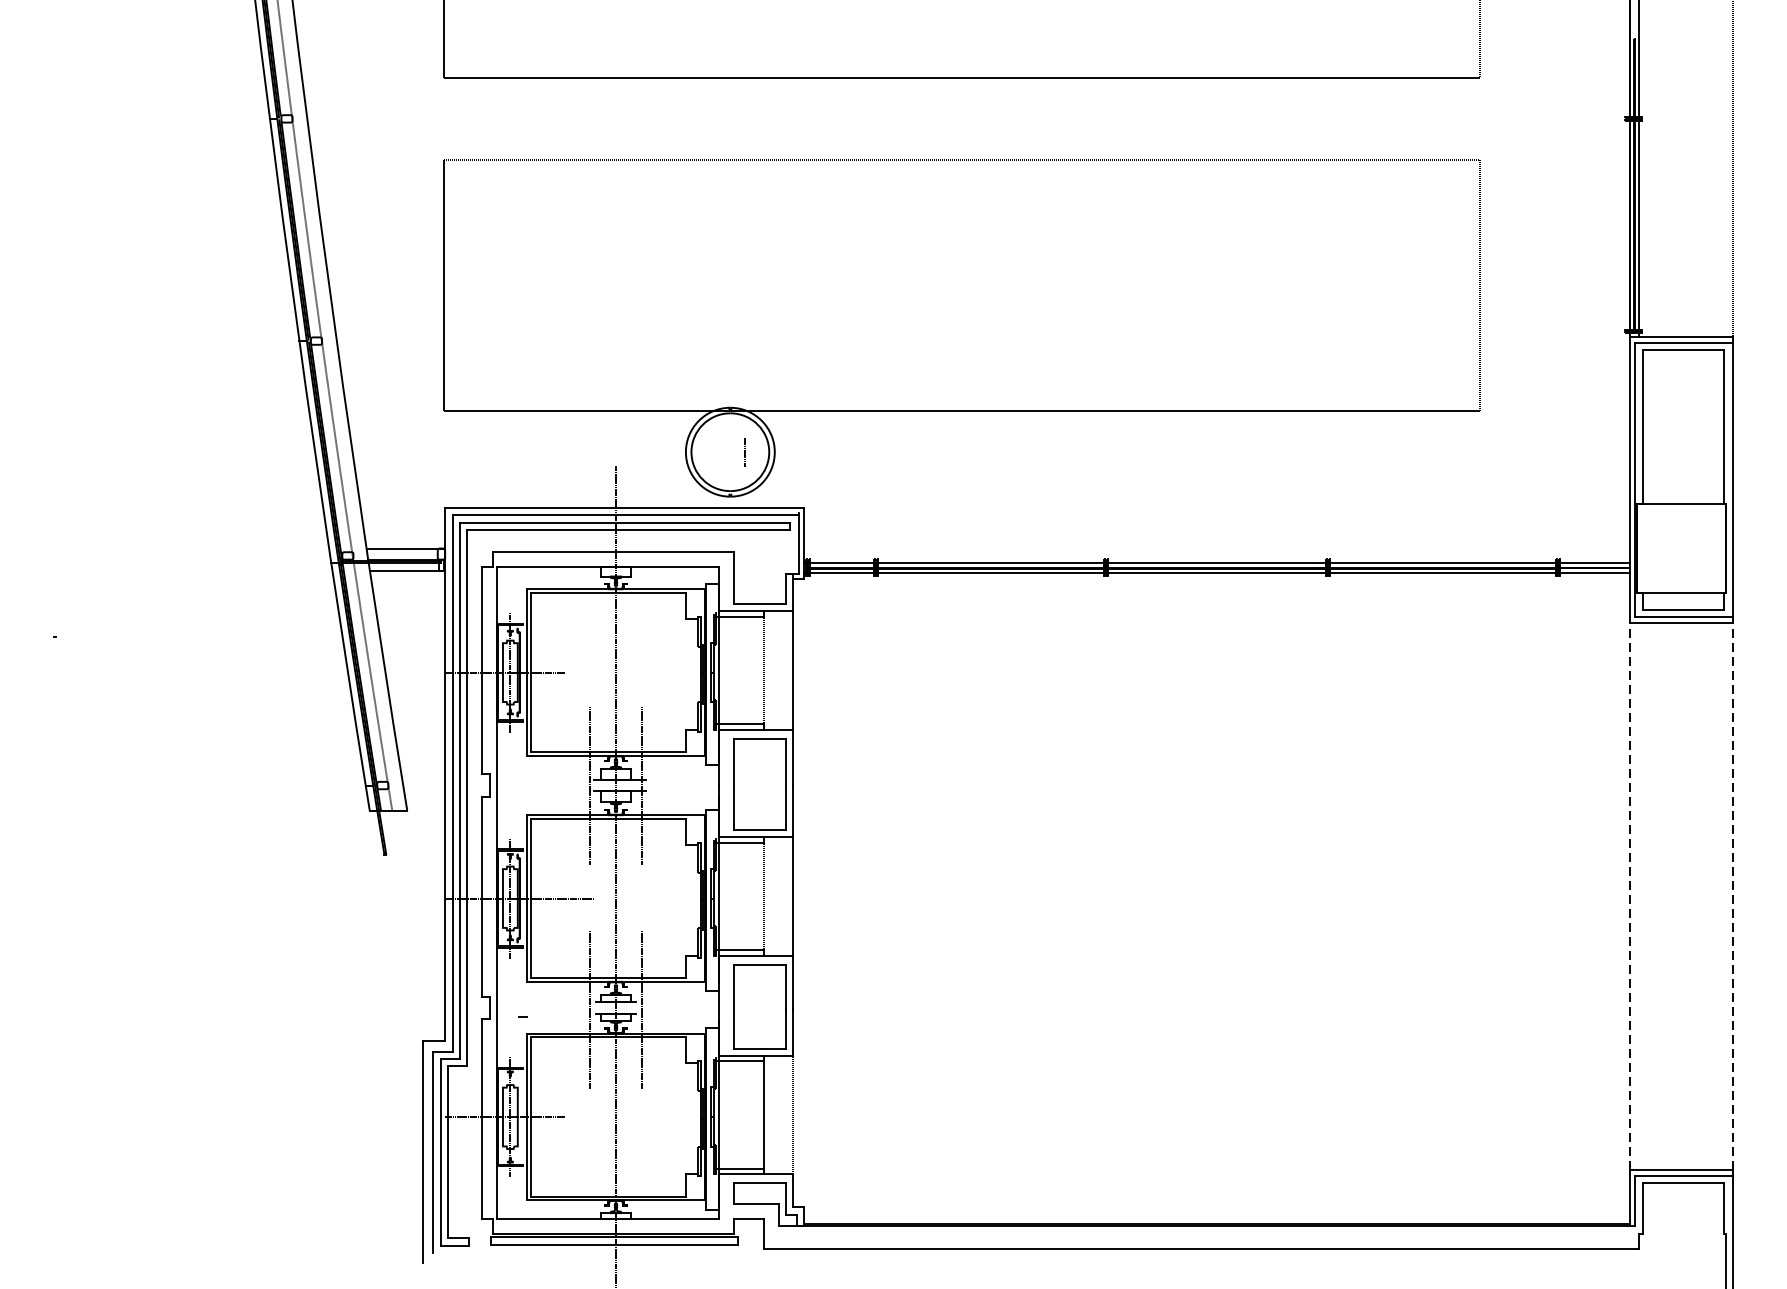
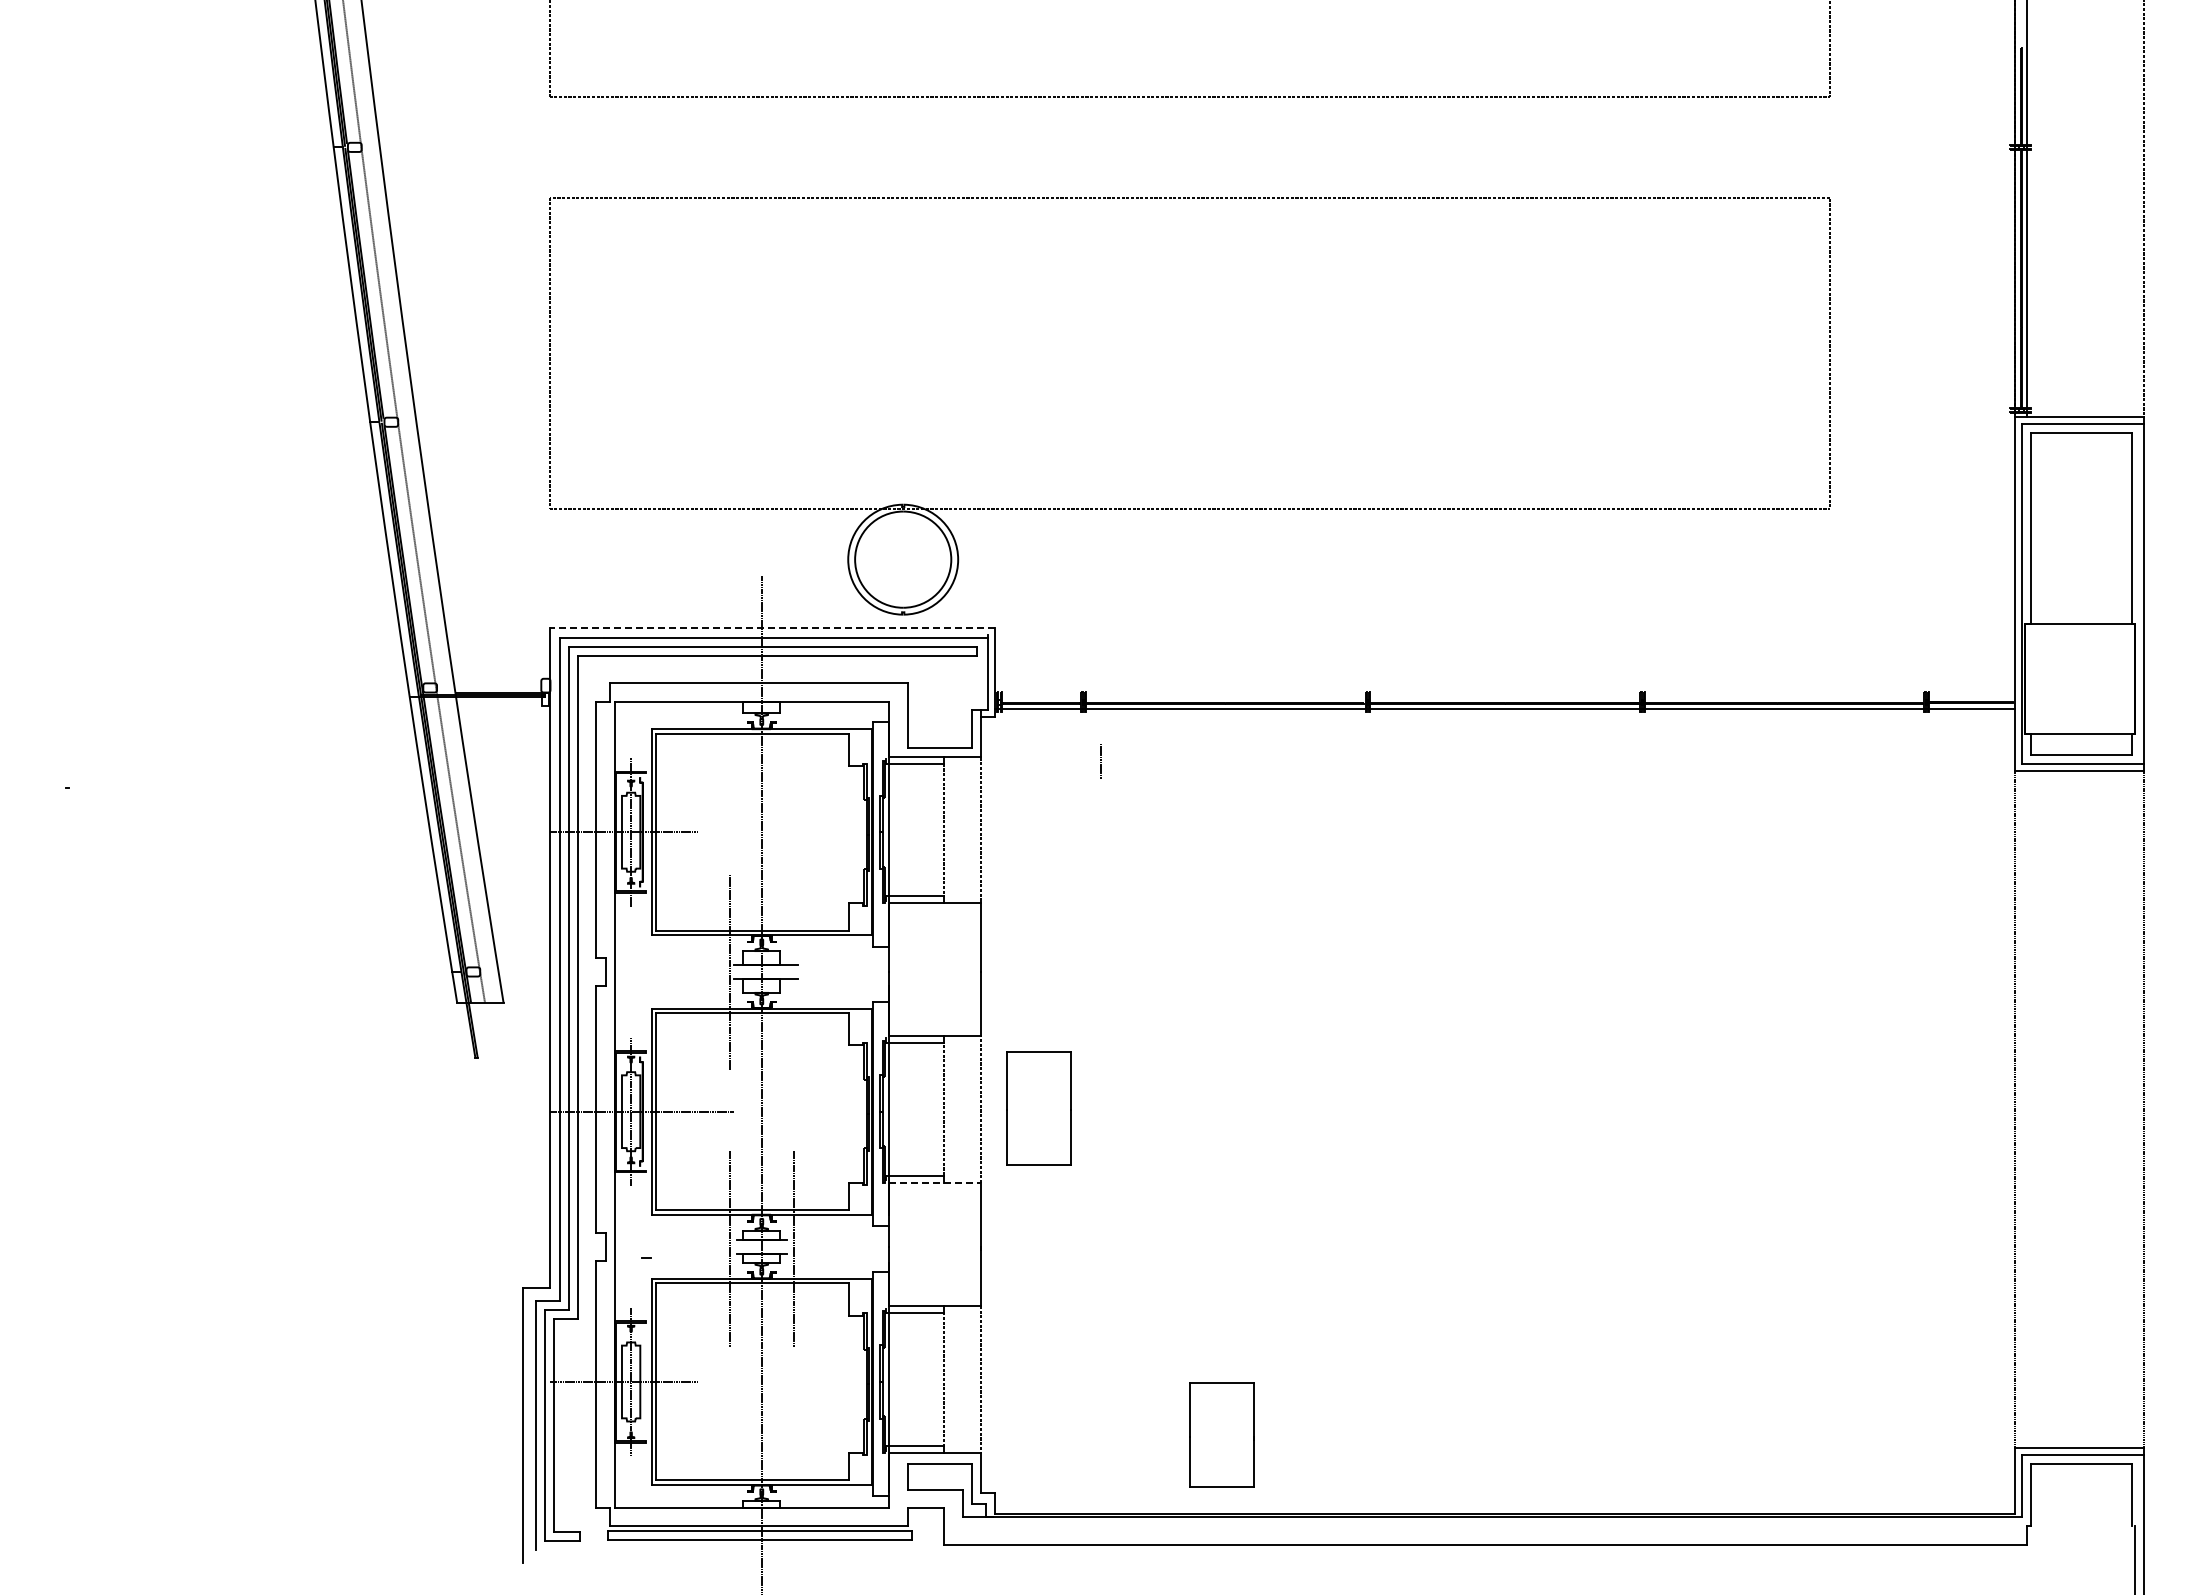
line: (744, 451) -> (1100, 760), moved
line: (624, 507) -> (772, 628), solid -> dashed
line: (405, 548) -> (501, 678), removed
line: (1216, 563) -> (1504, 697), removed
line: (407, 570) -> (503, 706), removed
part: (759, 784) -> (1038, 1108), moved
line: (641, 785) -> (793, 971), removed
line: (756, 955) -> (935, 1182), solid -> dashed
part: (759, 1005) -> (1221, 1434), moved

